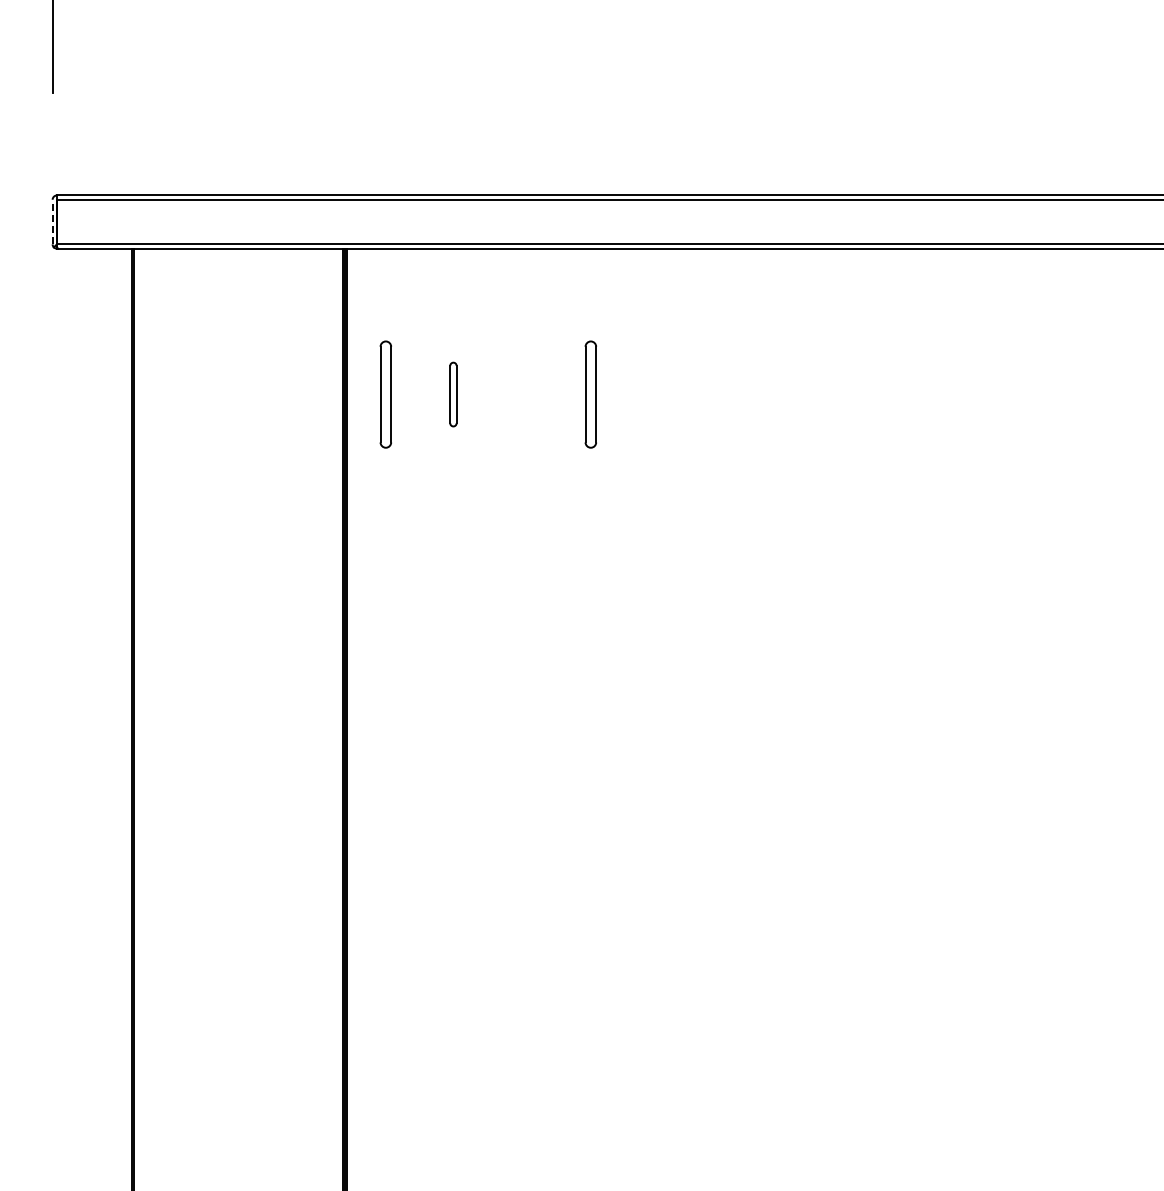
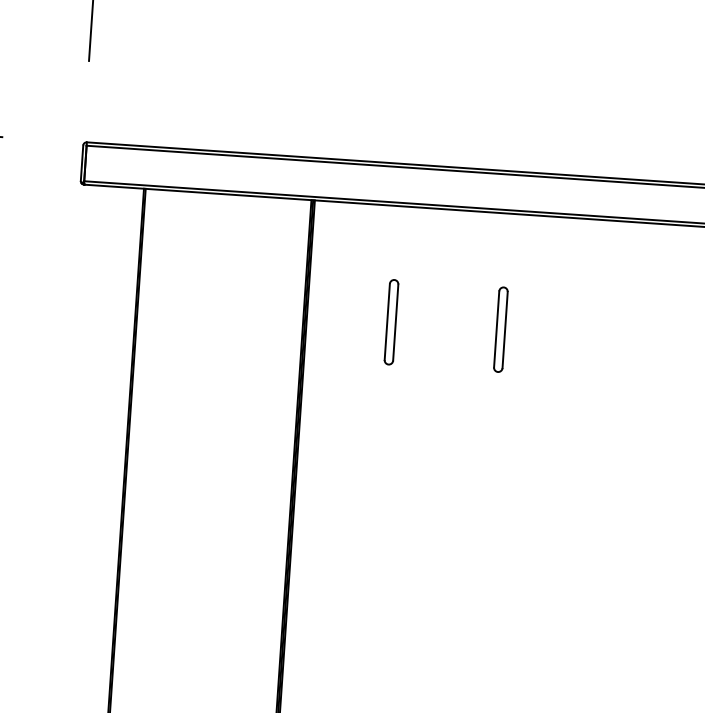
line: (52, 221) -> (81, 162), dashed -> solid
part: (385, 394) -> (337, 318), removed
part: (453, 394) -> (391, 322), size x1.67

